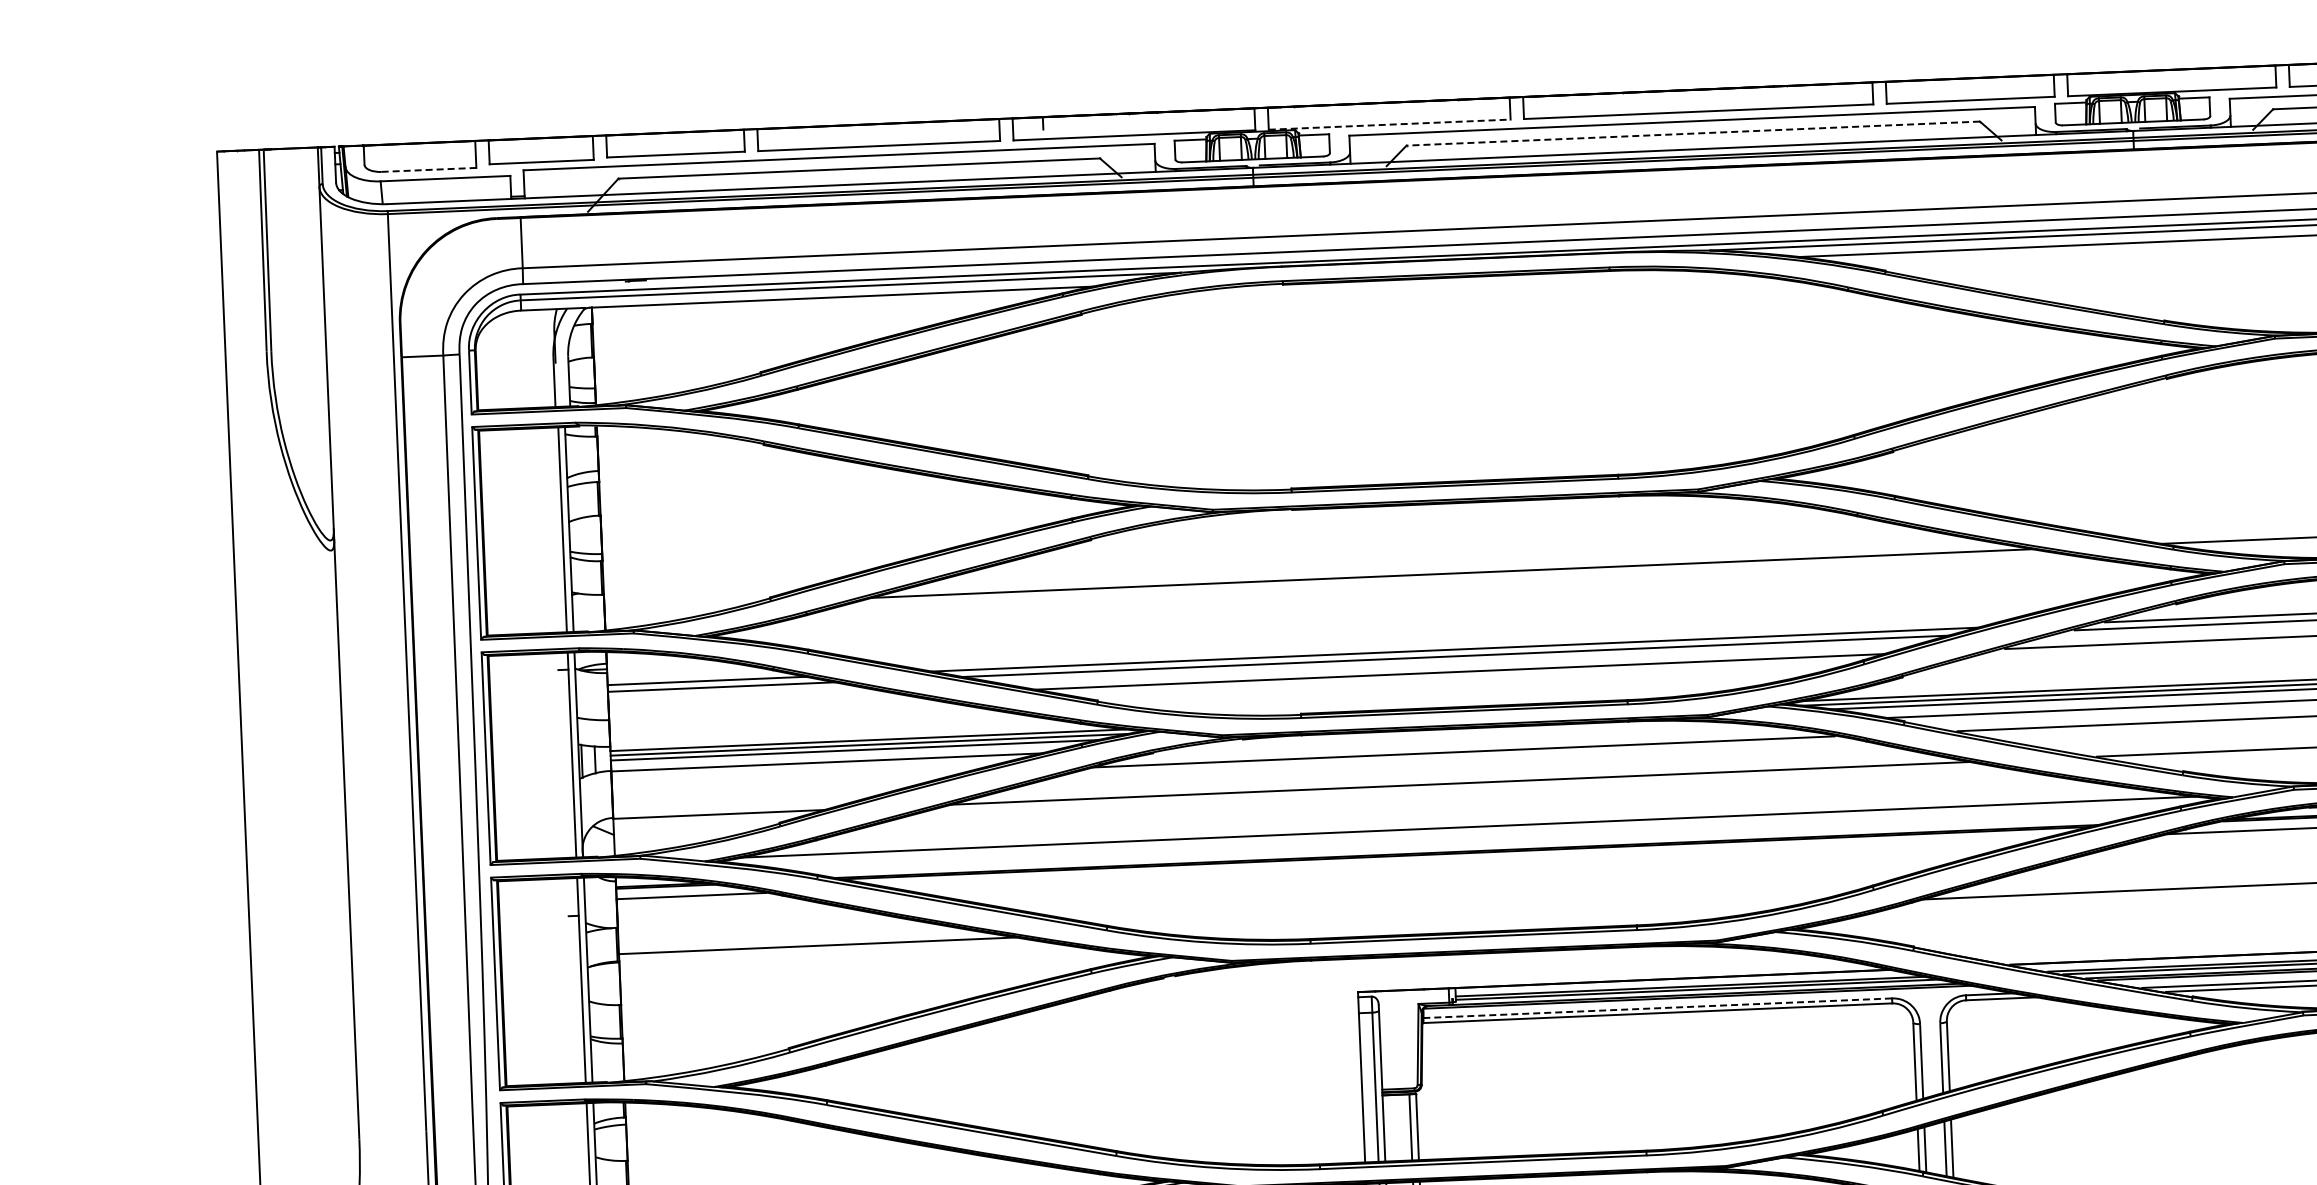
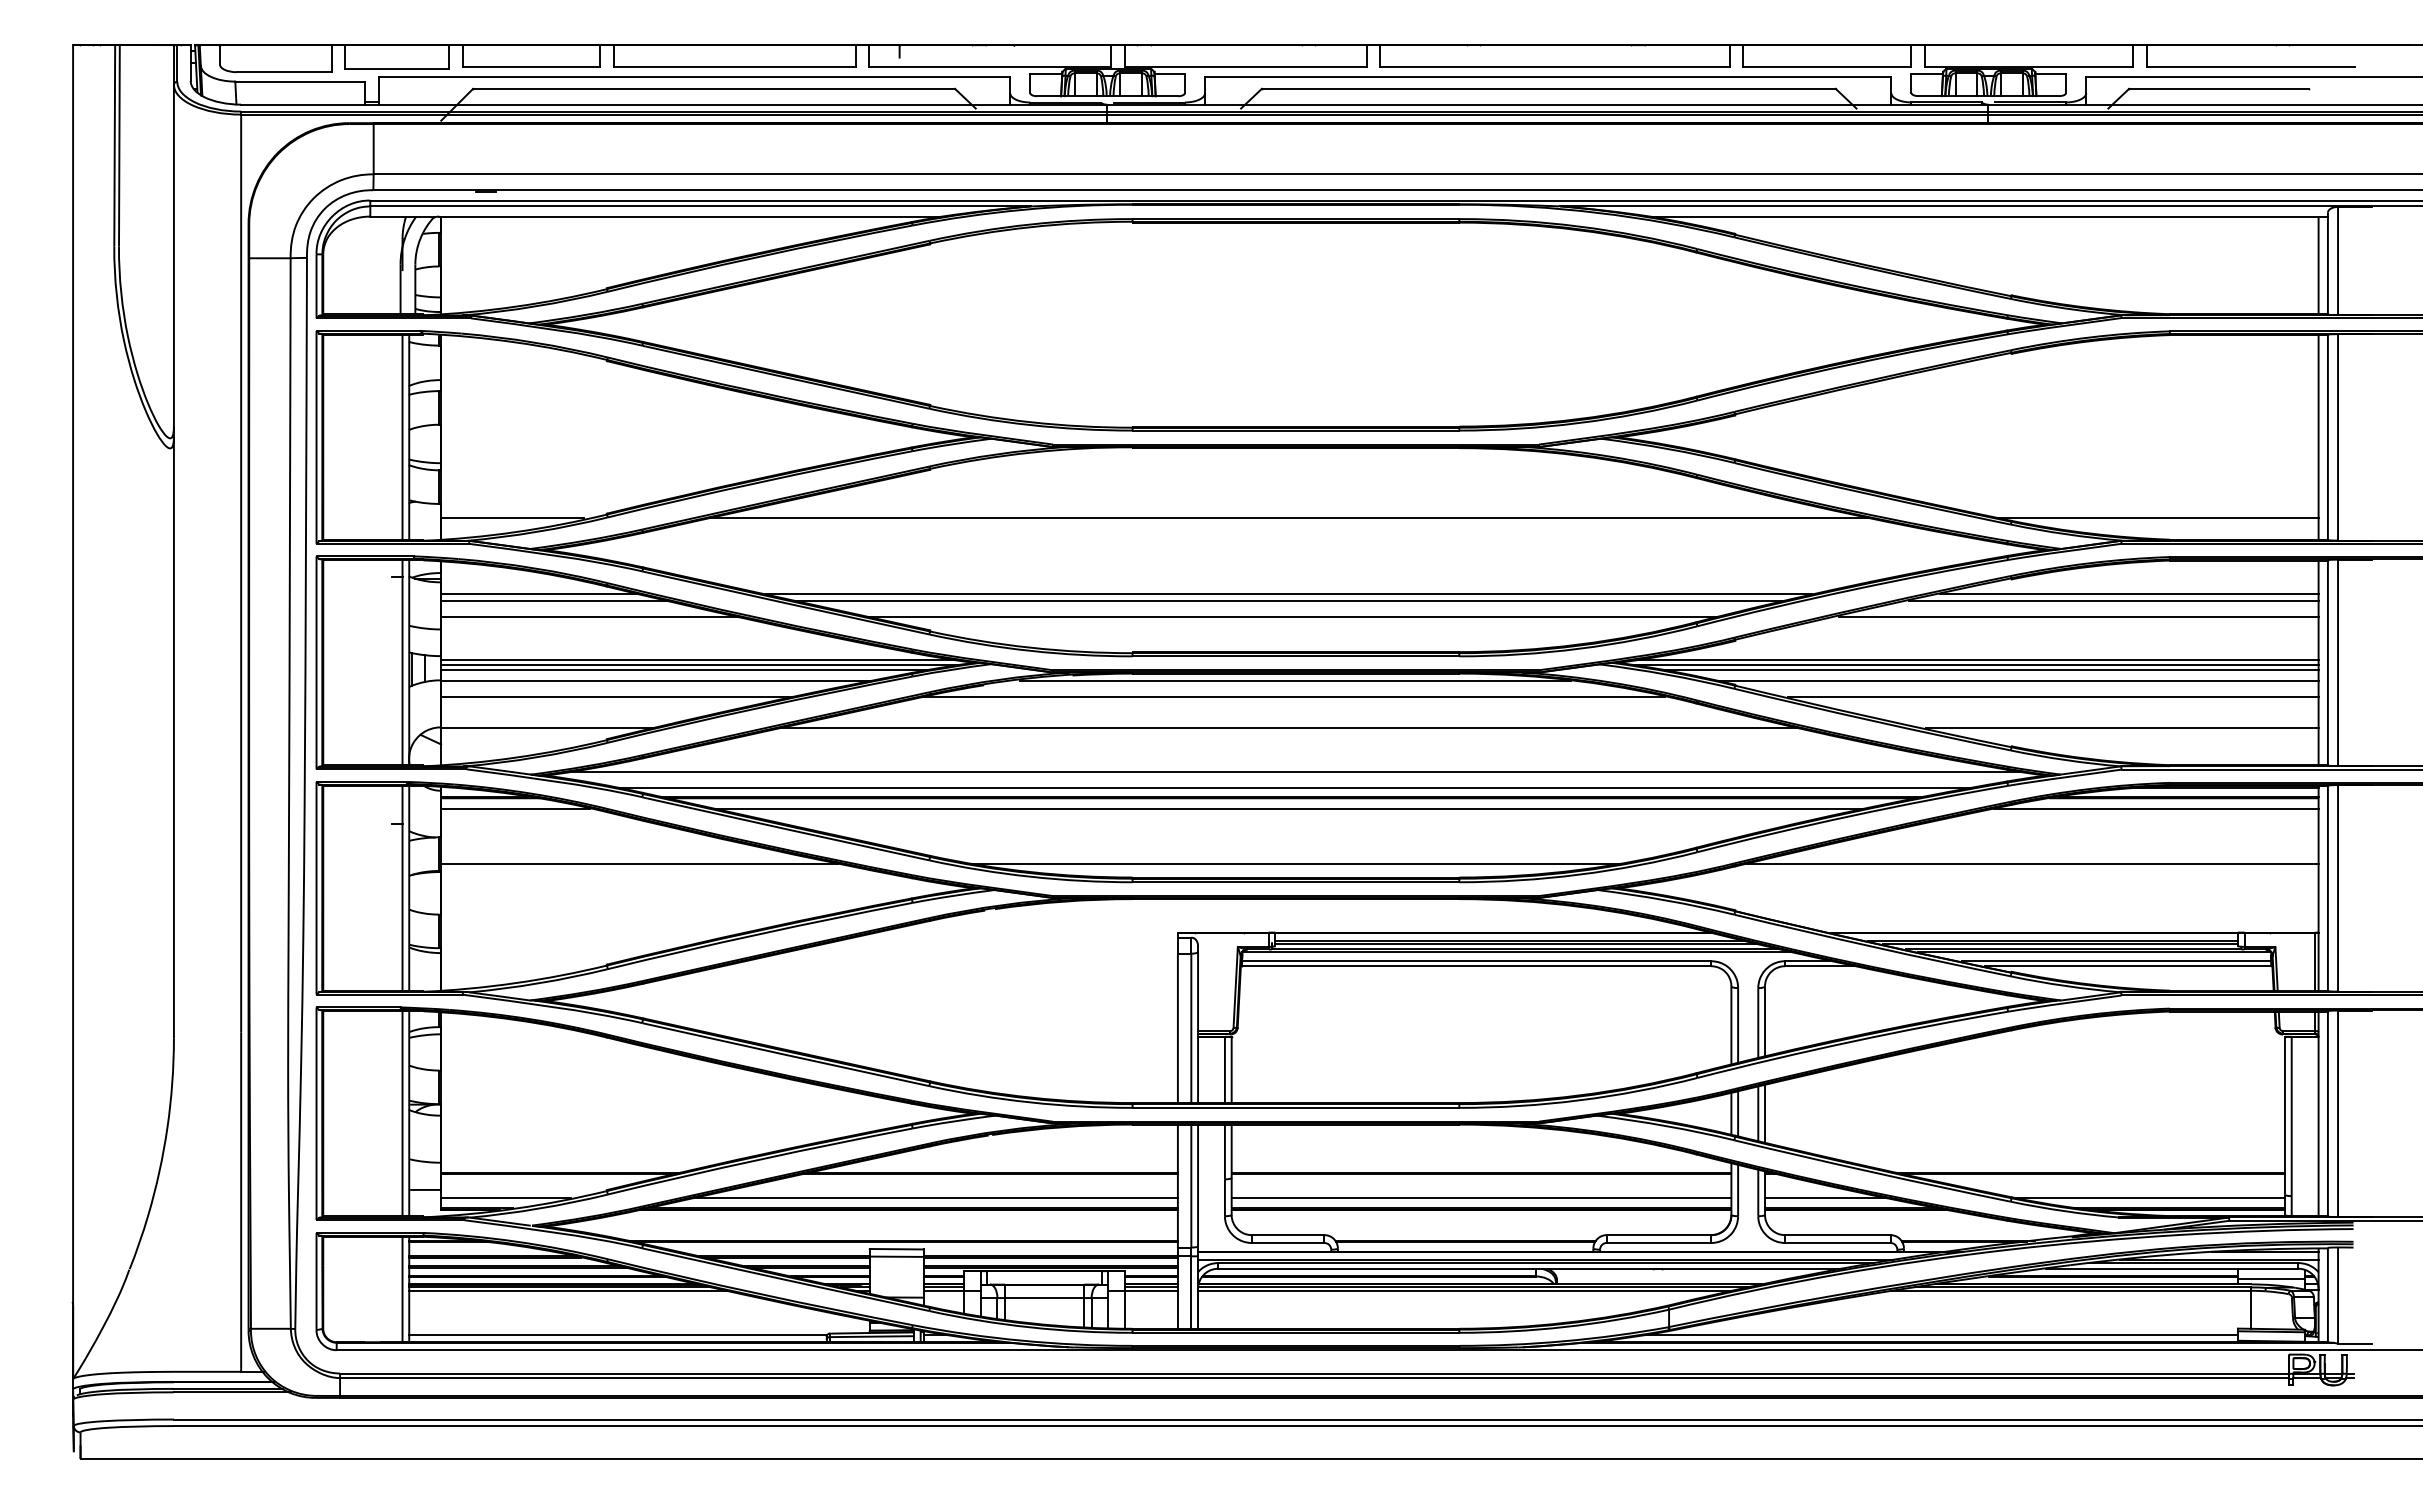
line: (1390, 124) -> (1246, 67), dashed -> solid
line: (1692, 133) -> (1548, 88), dashed -> solid
line: (429, 170) -> (284, 72), dashed -> solid
line: (675, 606) -> (512, 518), added
line: (756, 700) -> (589, 616), added
line: (1464, 735) -> (1295, 680), added
line: (787, 780) -> (616, 697), added
line: (1469, 843) -> (1295, 788), added
line: (1464, 863) -> (1289, 808), added
line: (1474, 918) -> (1297, 863), added
line: (1657, 1008) -> (1476, 961), dashed -> solid

